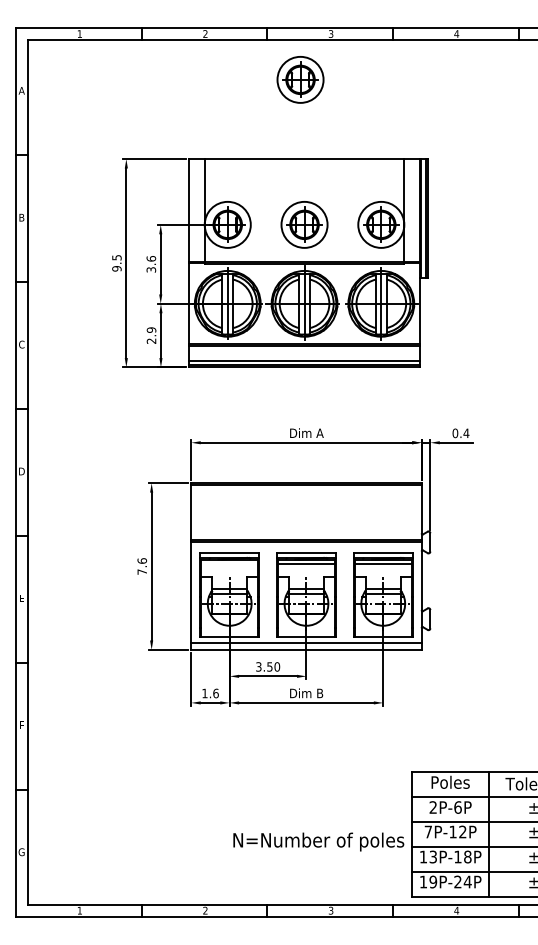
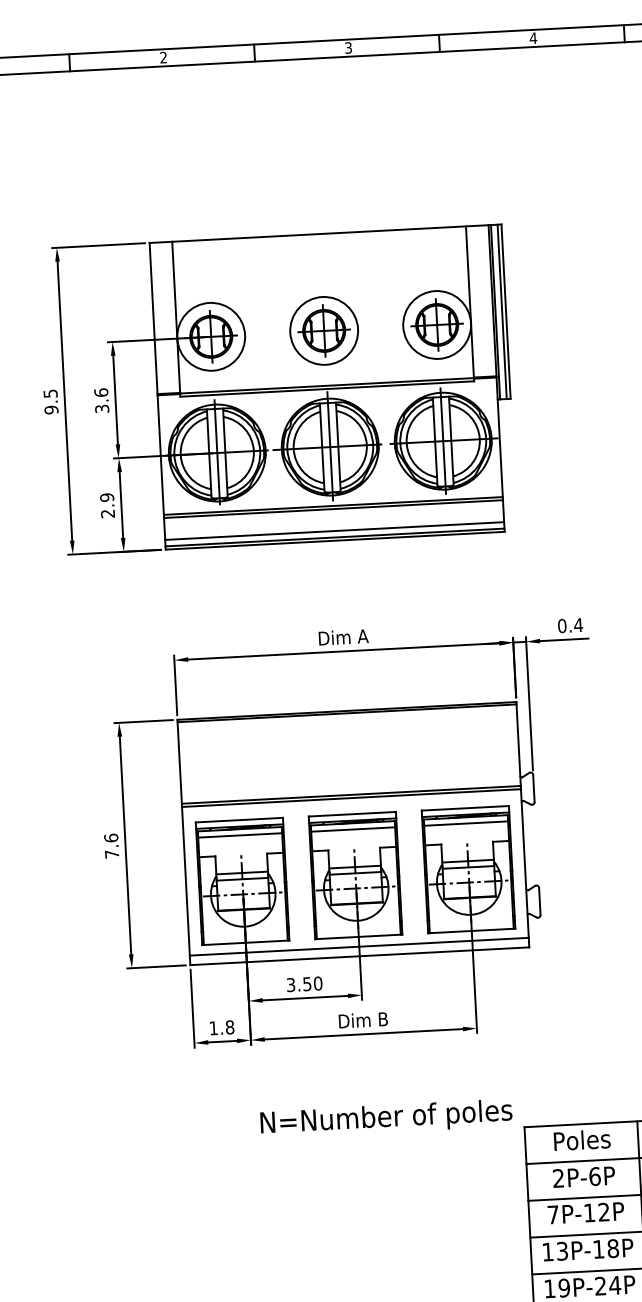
part: (300, 79) -> (307, 117), removed
line: (229, 563) -> (239, 835), added
text: (215, 692) -> (229, 1025), 1.6 -> 1.8
text: (318, 841) -> (386, 1118), moved

